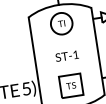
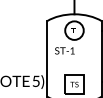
text: (66, 55) -> (64, 50), moved

